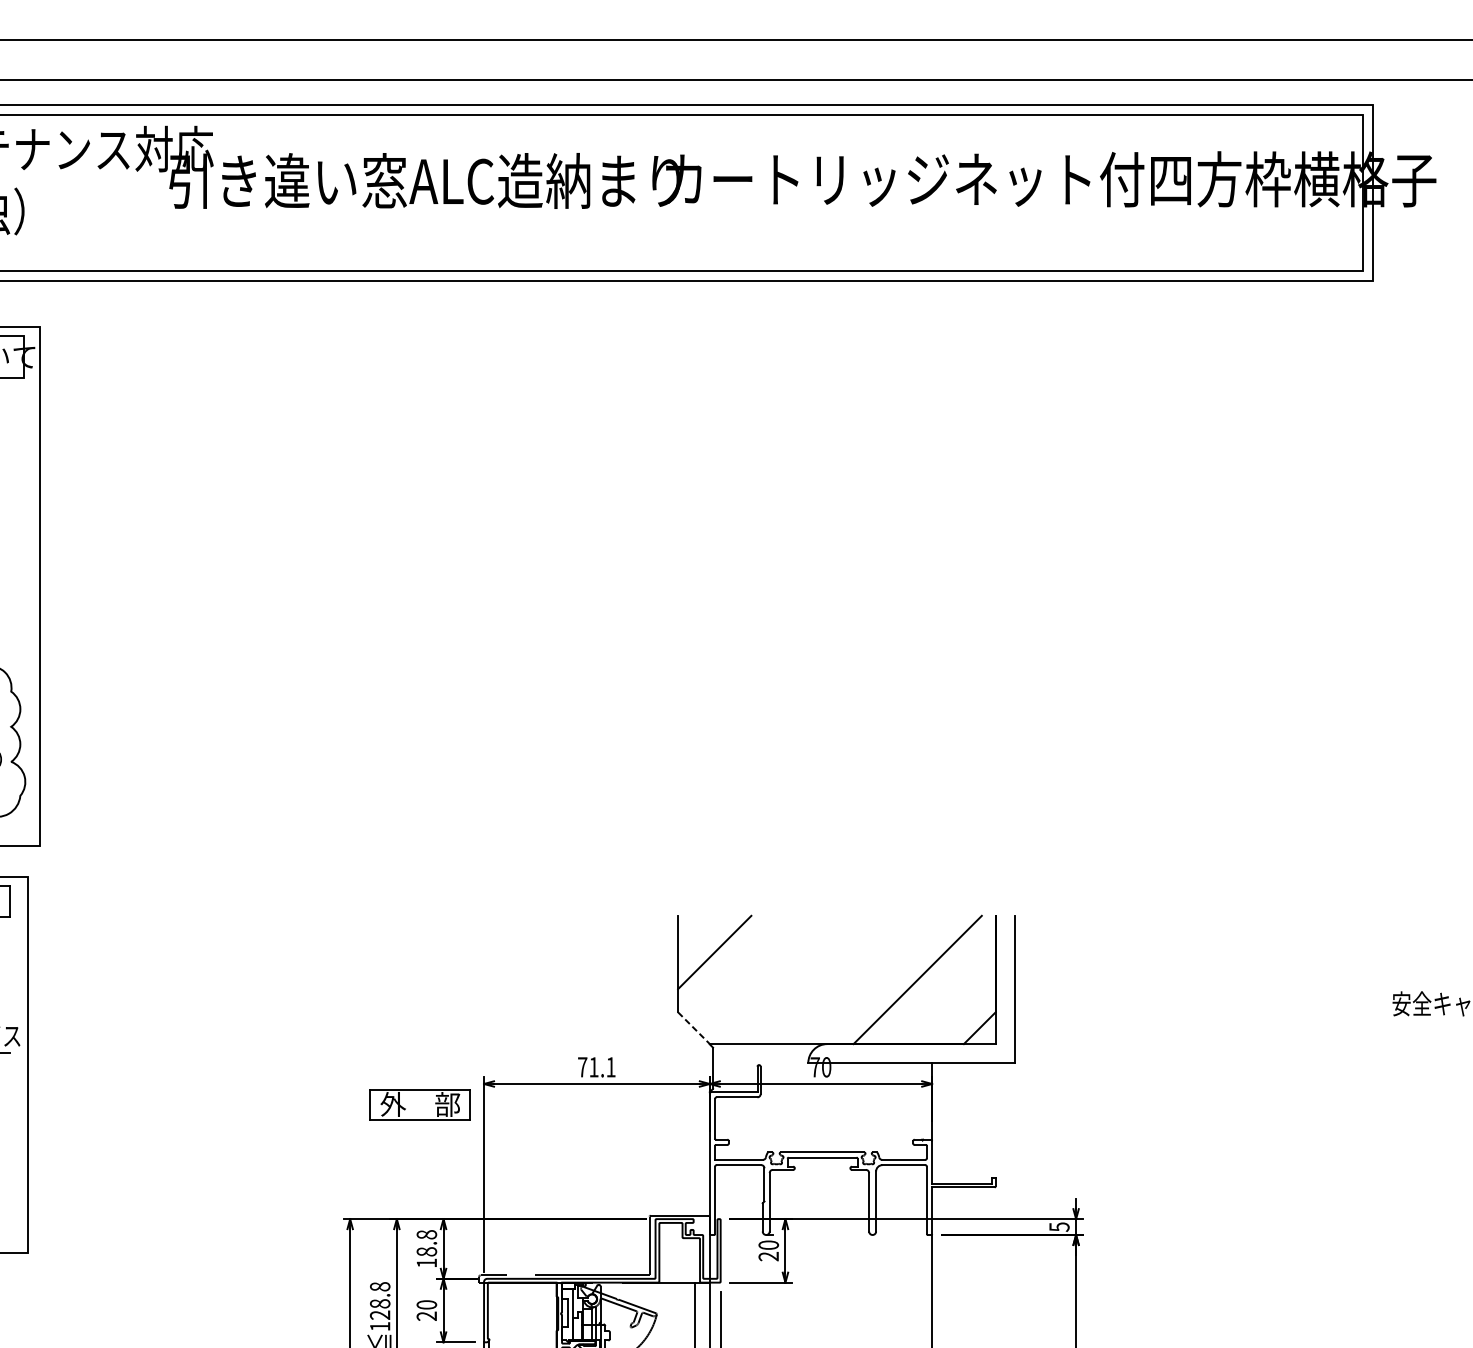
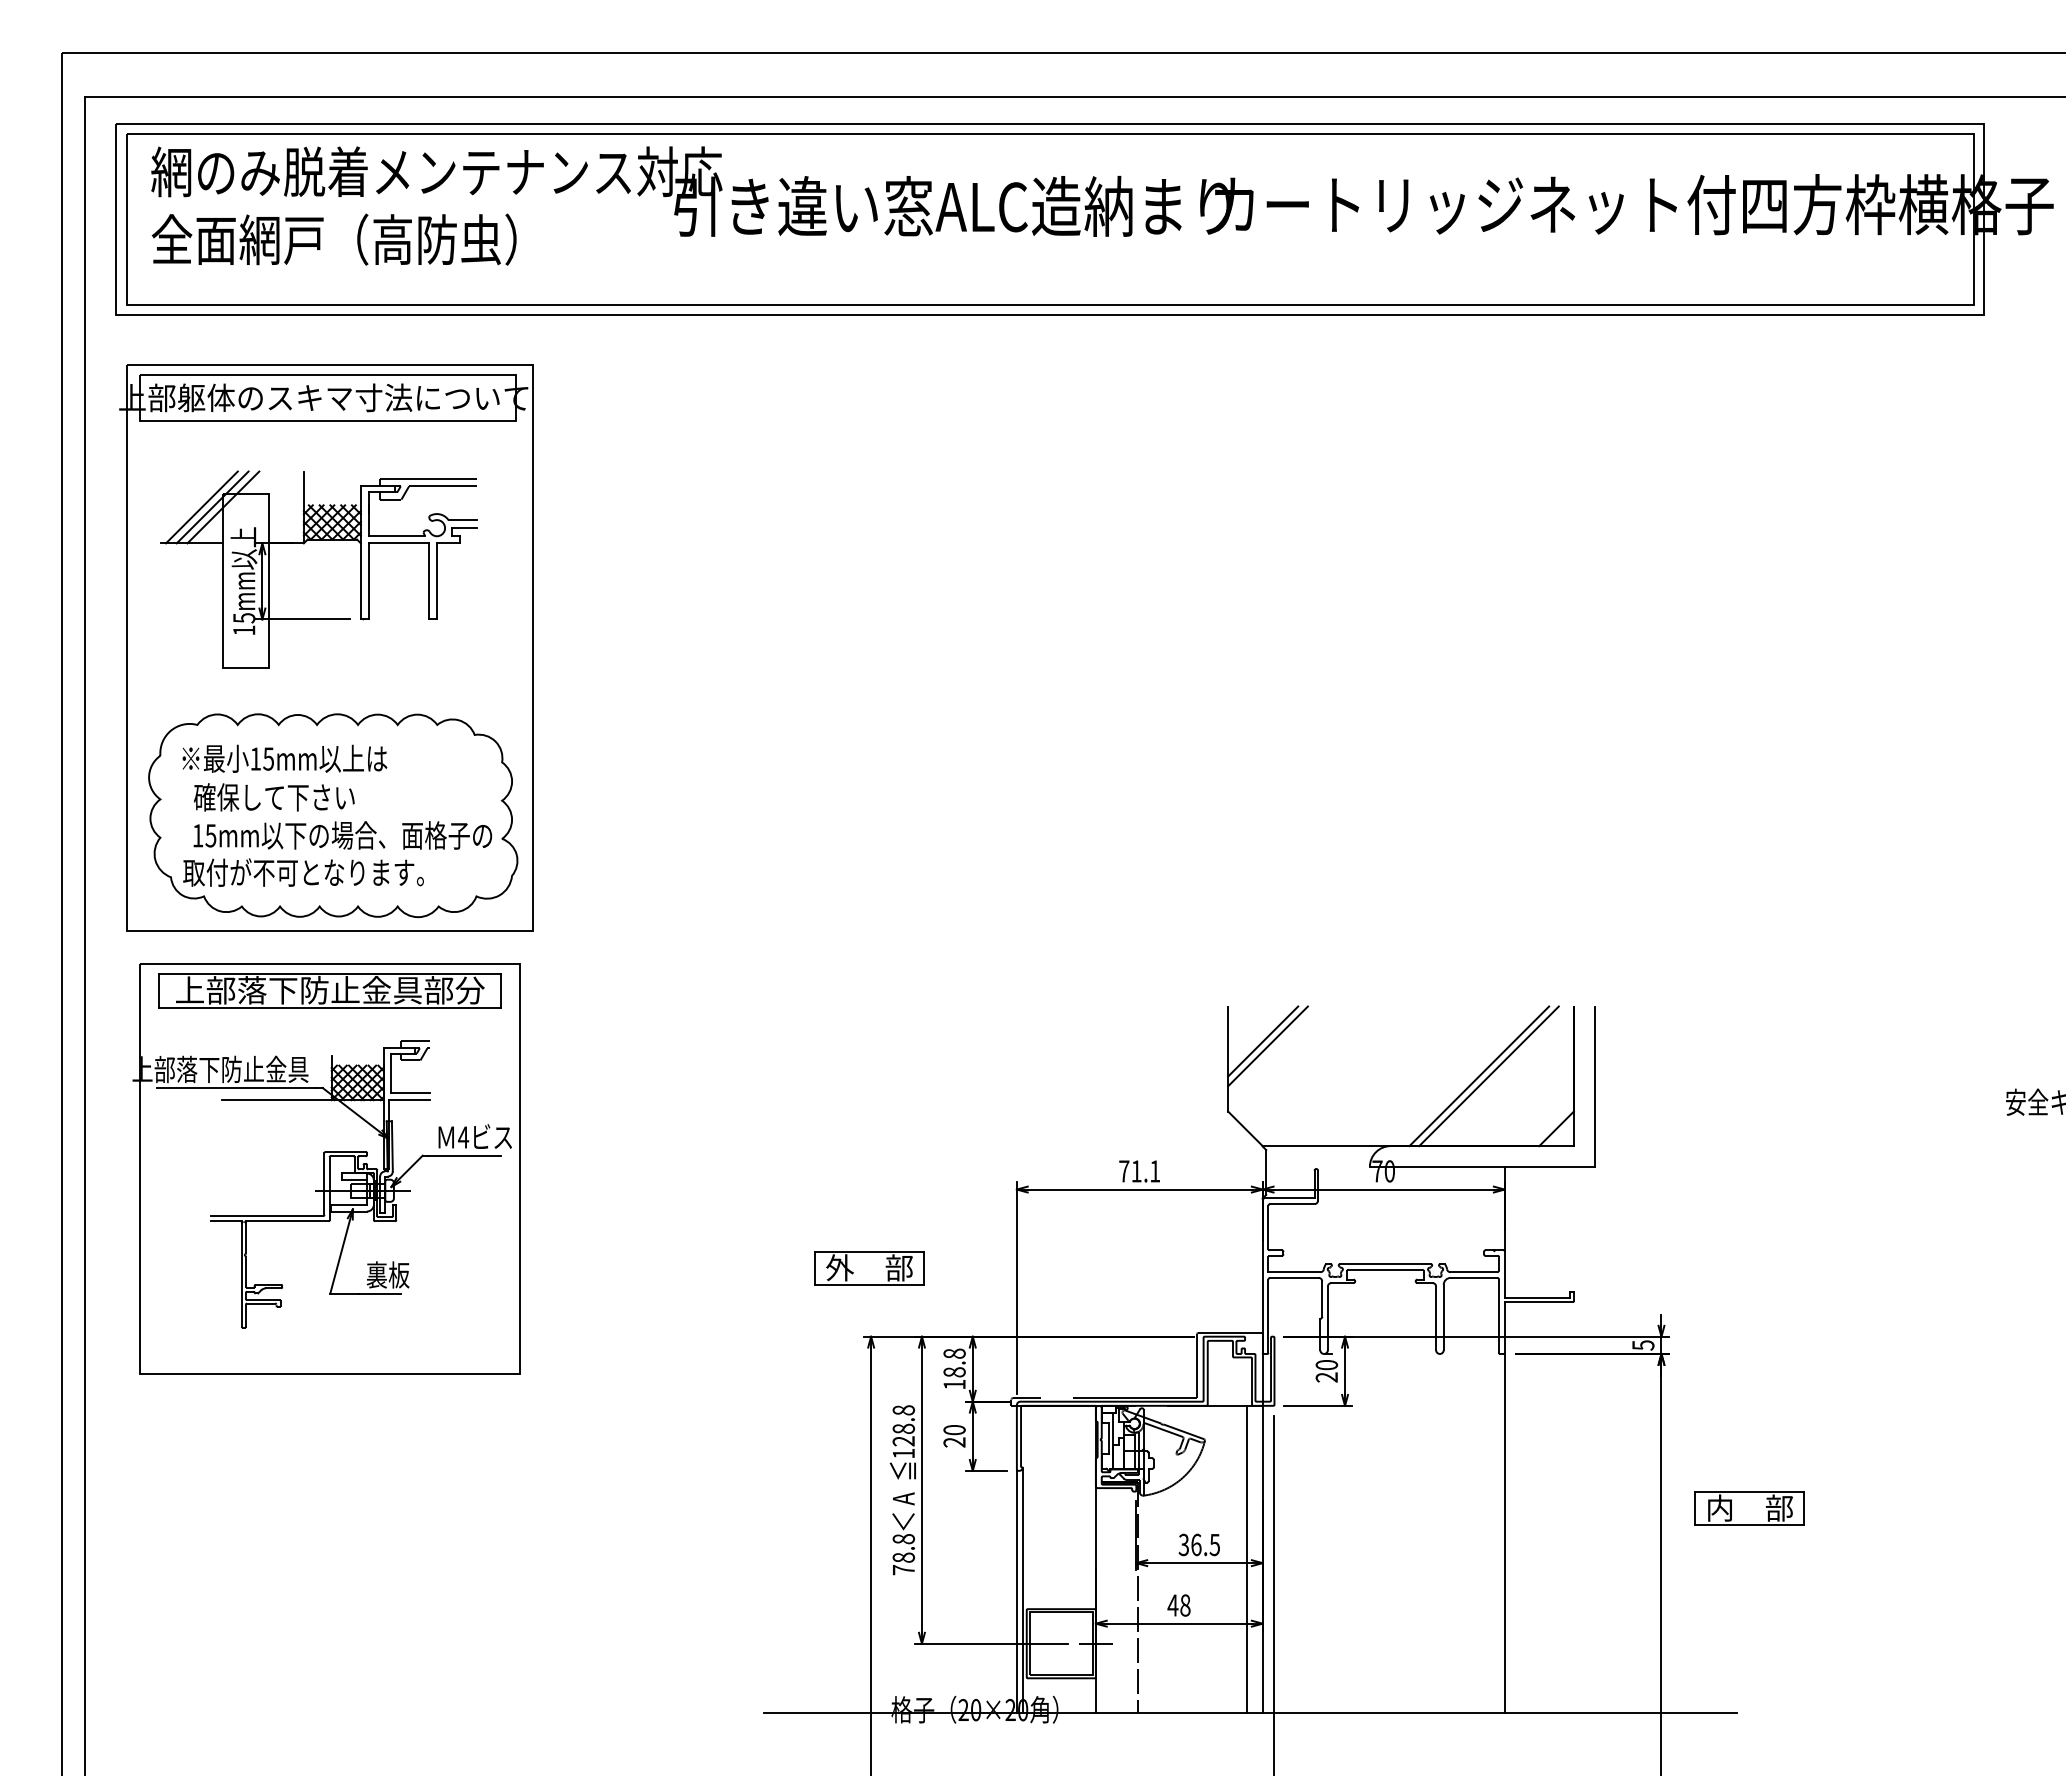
line: (710, 947) -> (1263, 1041), added
line: (908, 980) -> (1479, 1076), added
line: (694, 1028) -> (1245, 1129), dashed -> solid
part: (420, 1105) -> (869, 1268), moved

